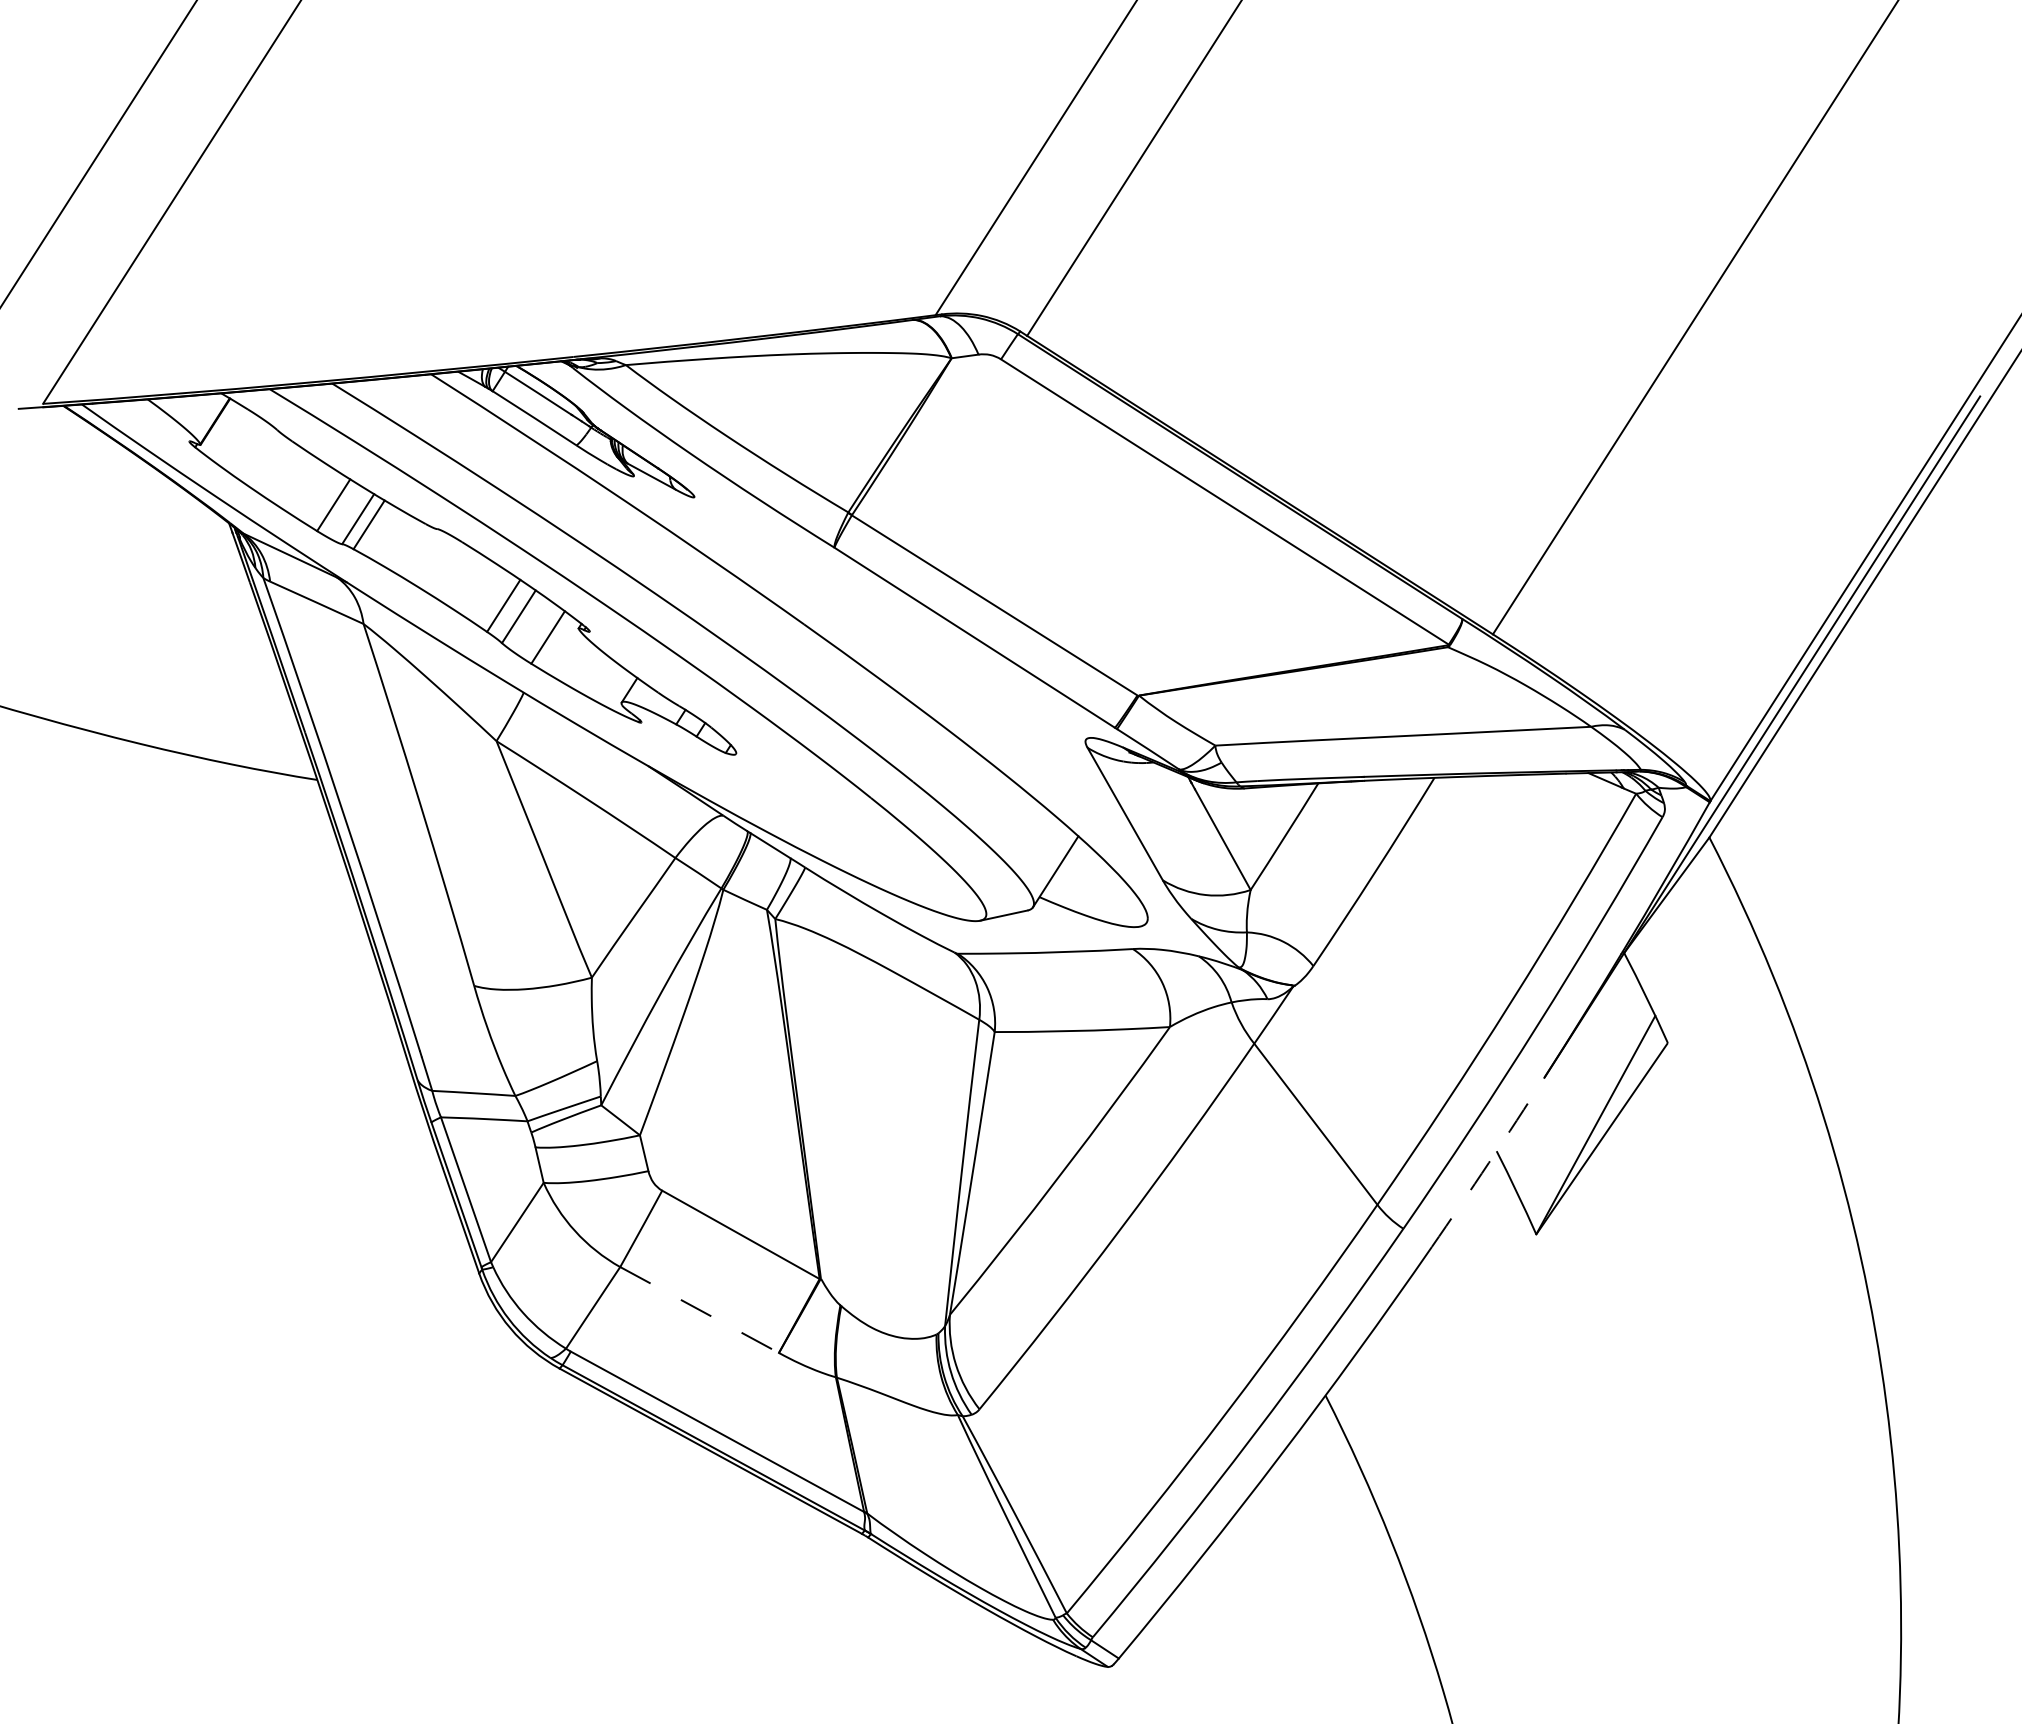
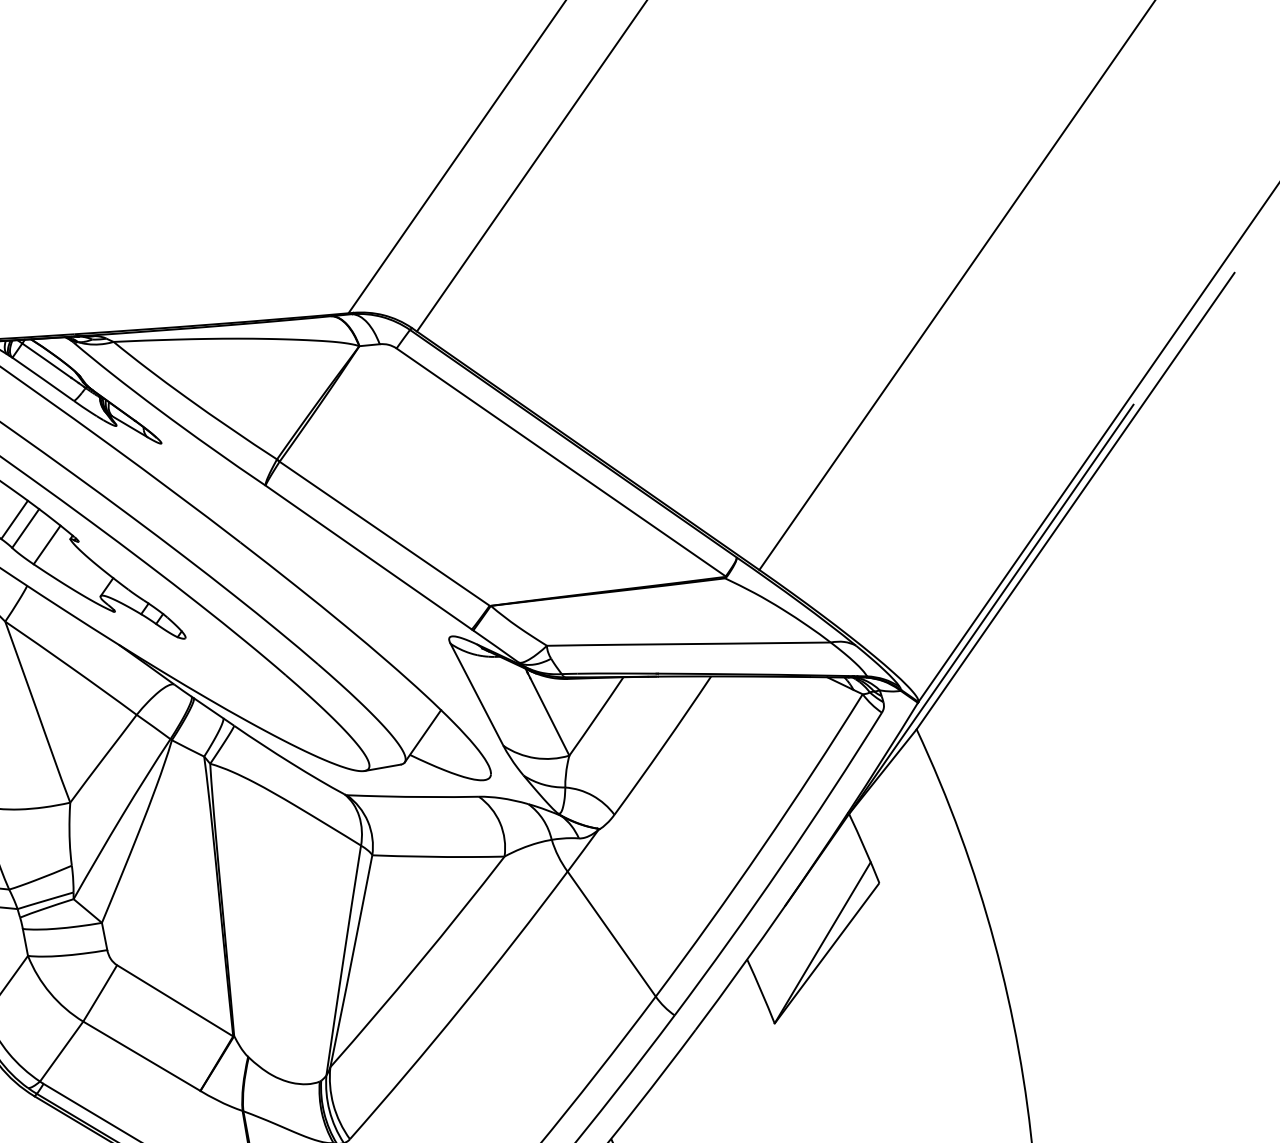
arc: (1488, 1162) -> (740, 967), dashed -> solid
line: (700, 1310) -> (142, 1056), dashed -> solid

